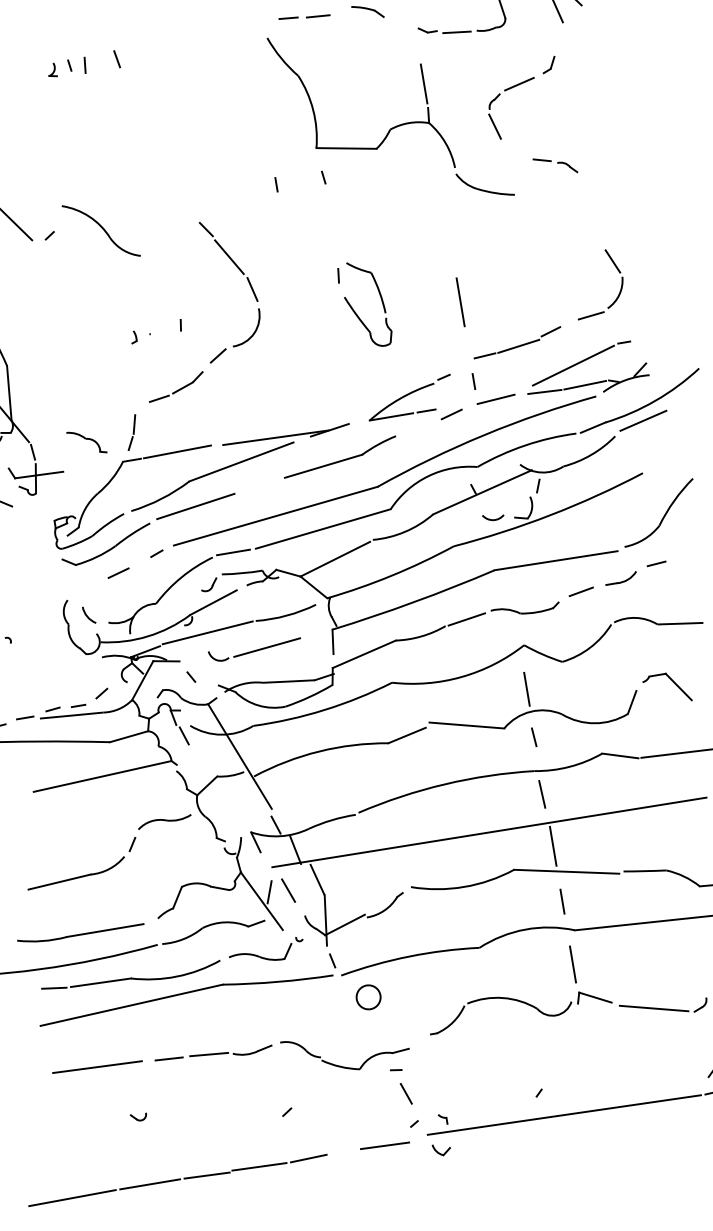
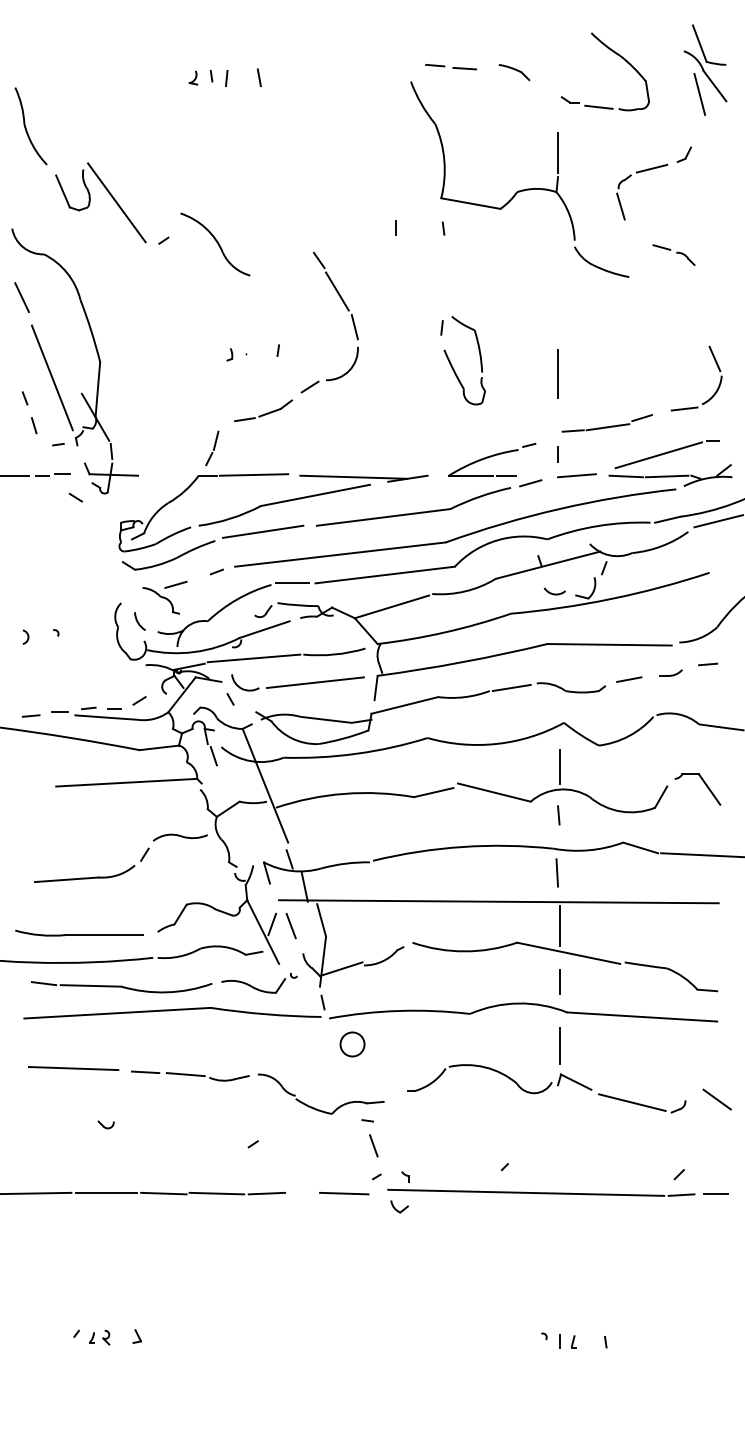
part: (86, 442) -> (160, 600), moved
part: (339, 456) -> (413, 506), size x1.67
part: (620, 577) -> (670, 672), size x0.71
part: (254, 649) -> (297, 682), size x1.43

